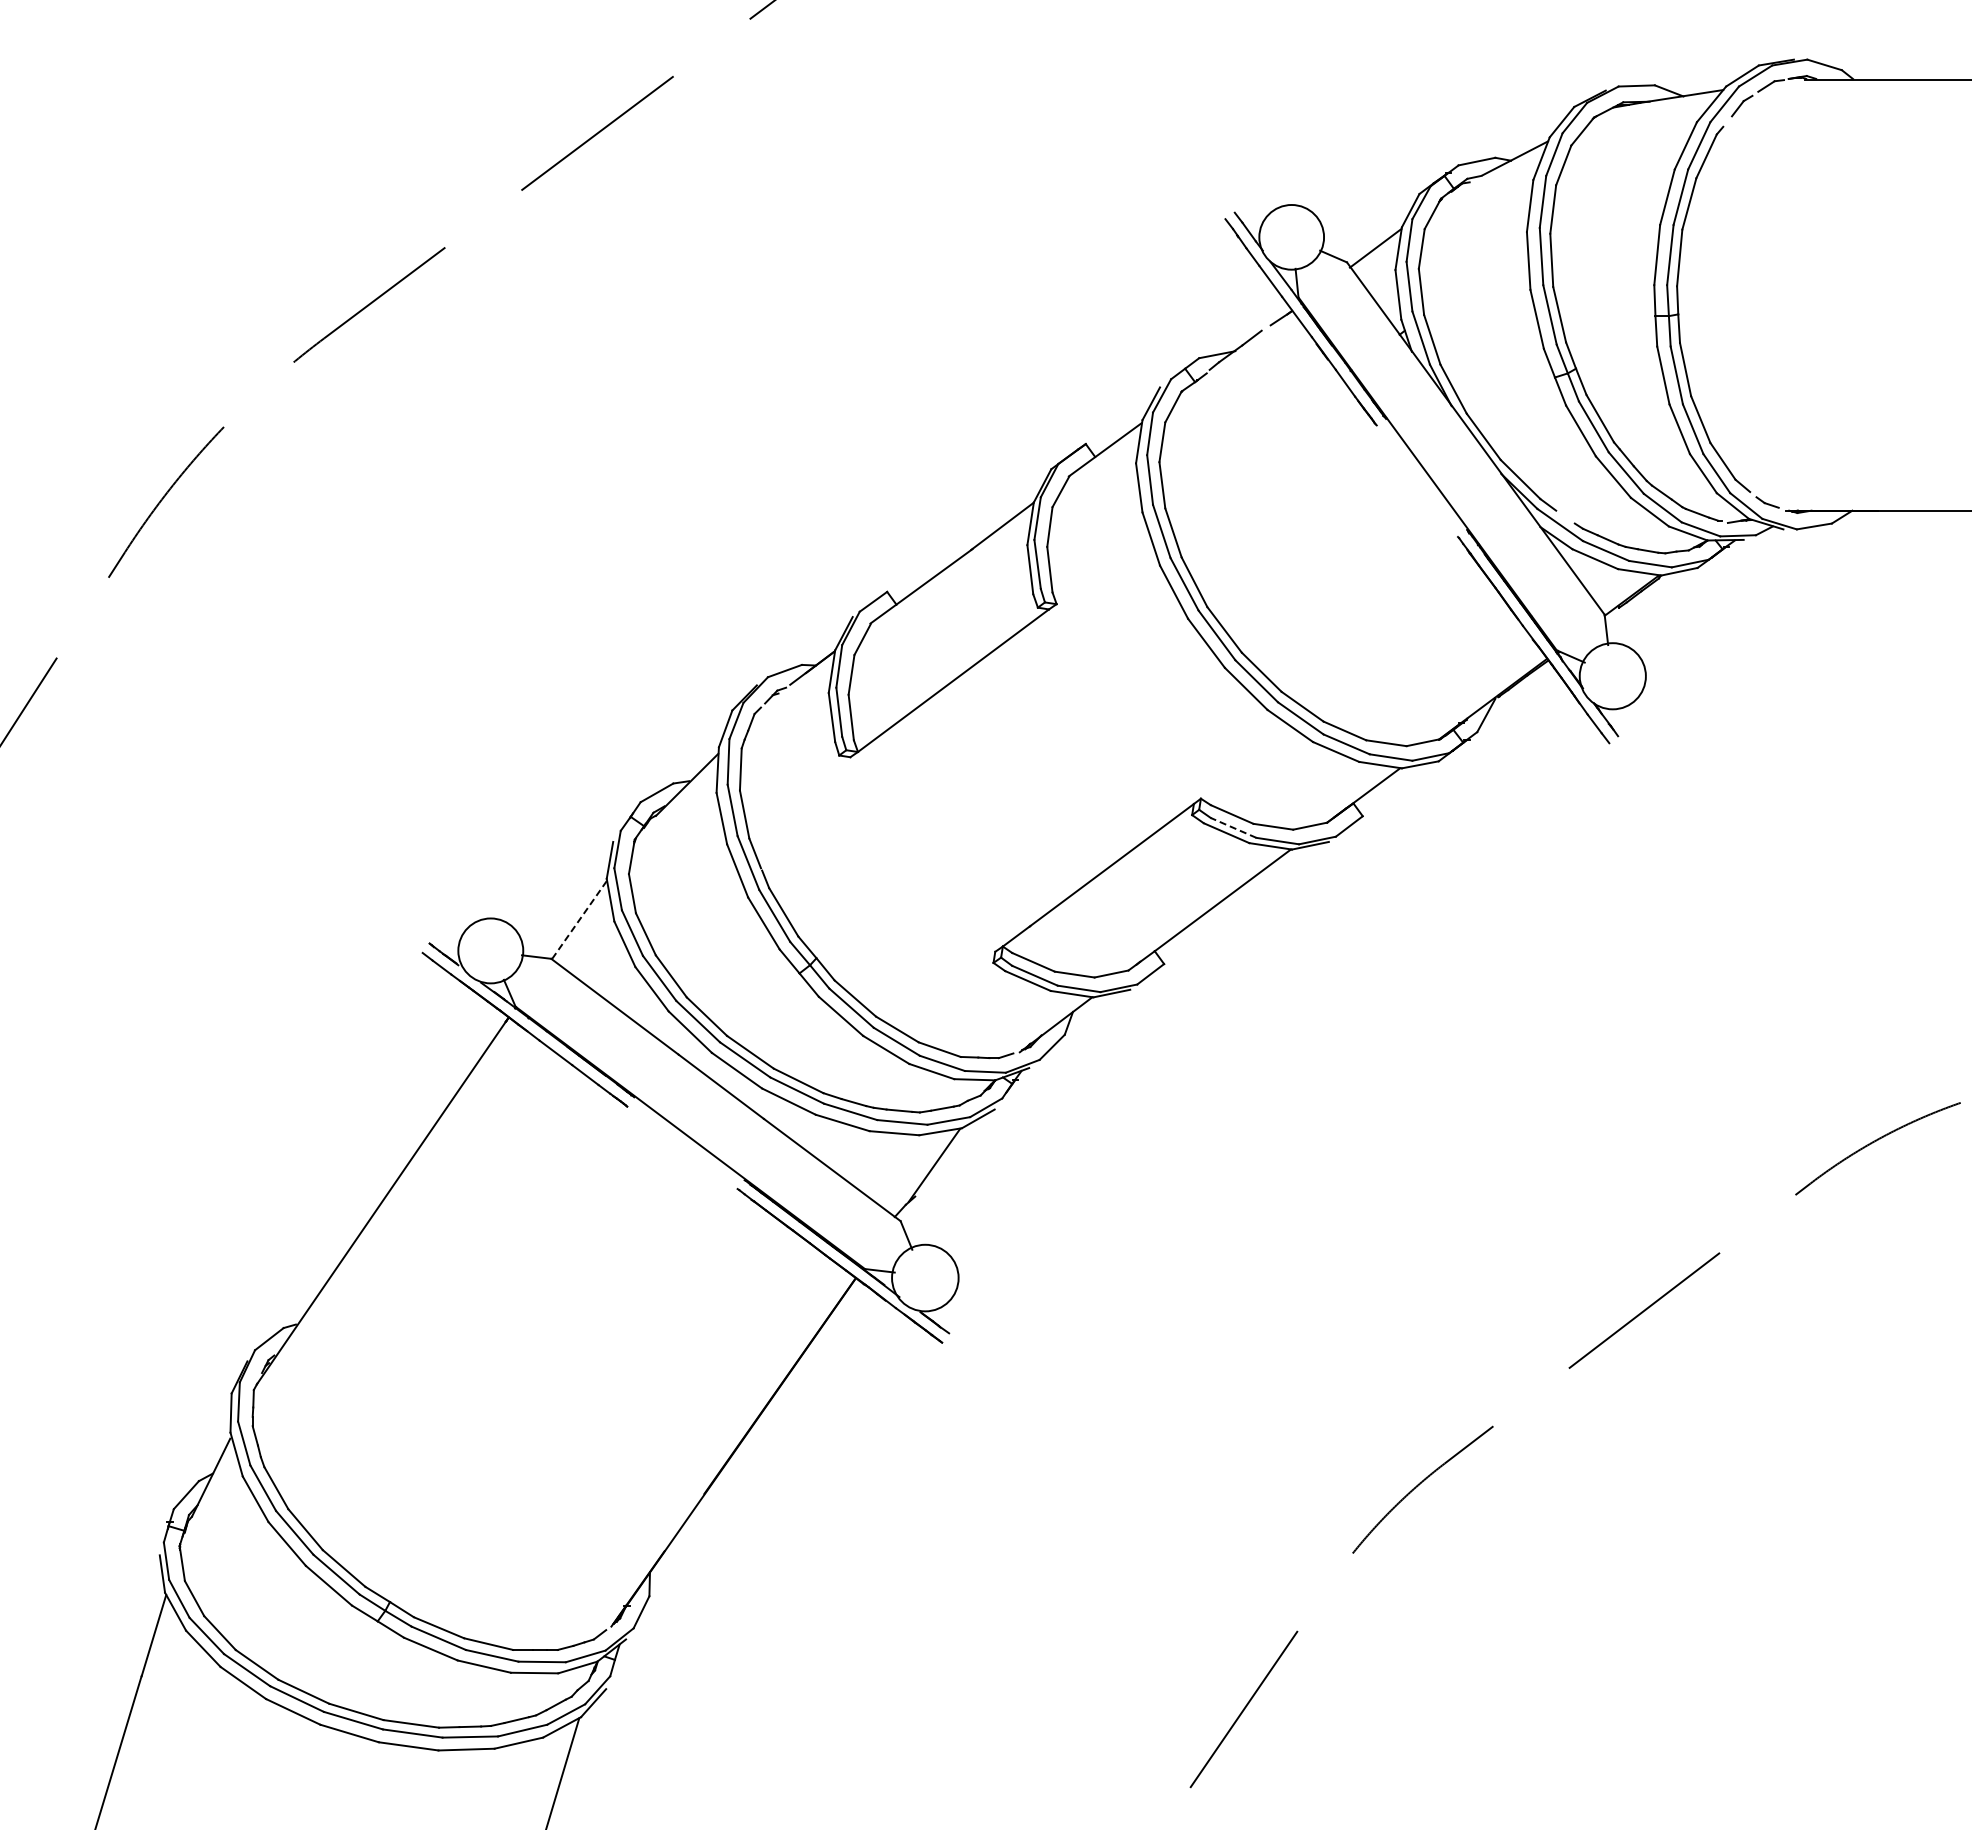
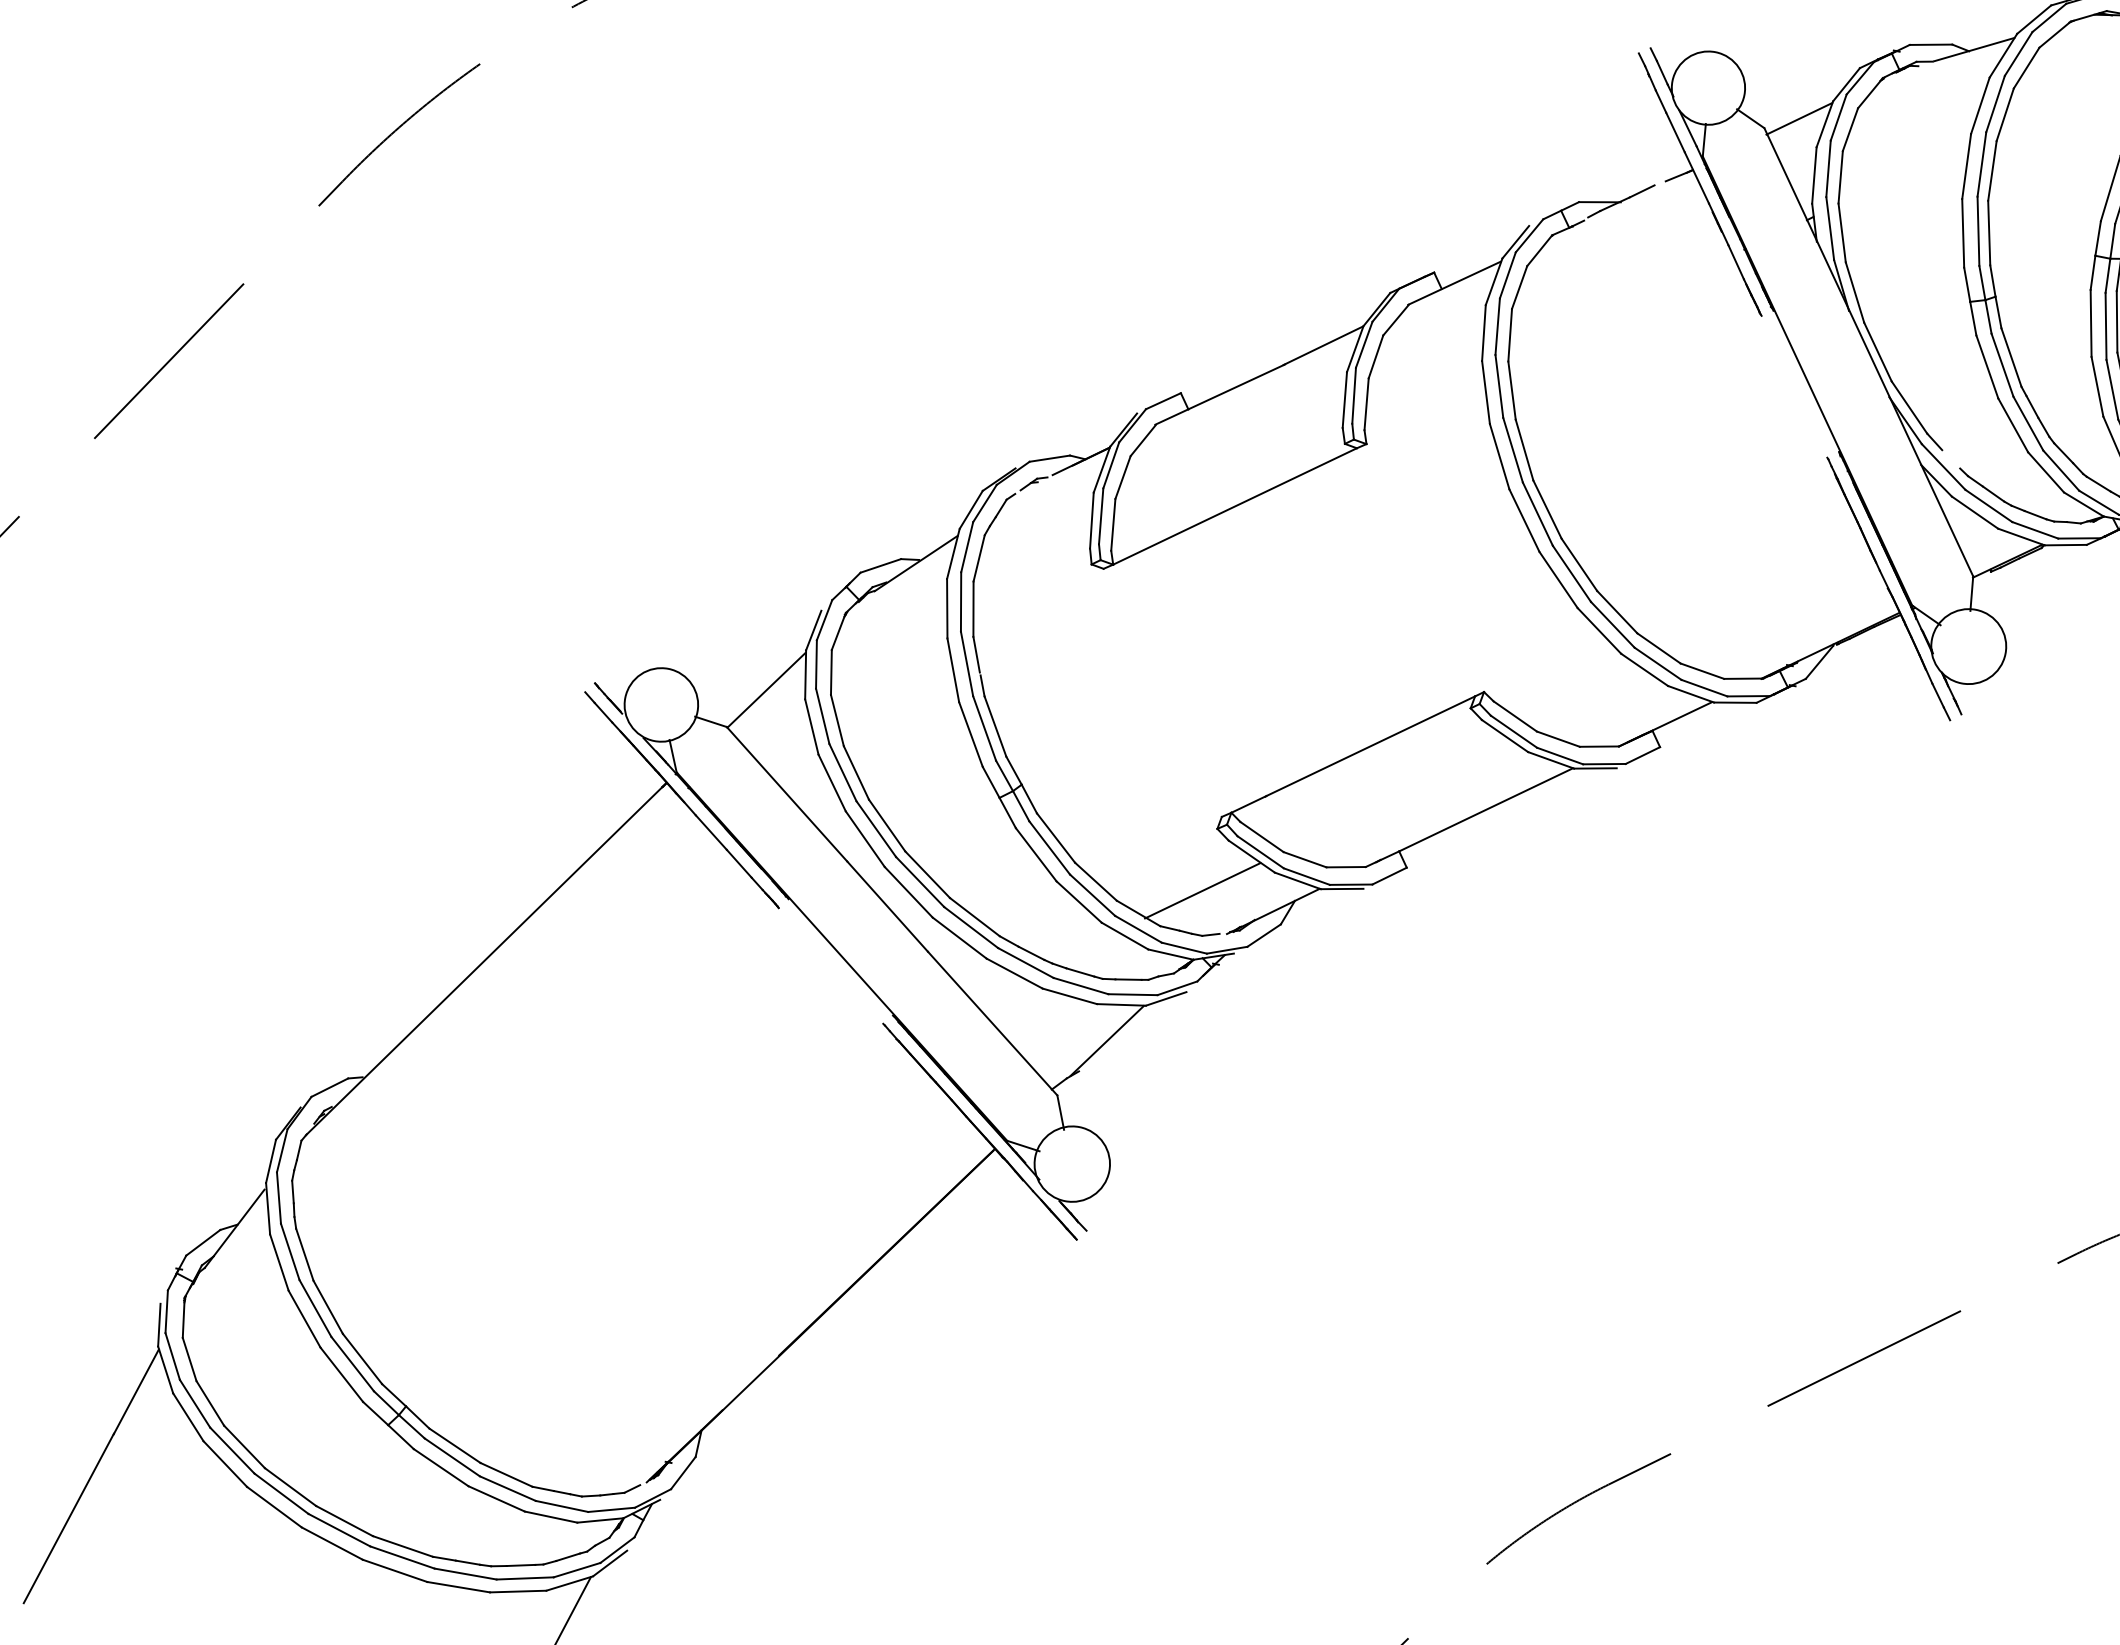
line: (1233, 827) -> (1513, 731), dashed -> solid
line: (579, 920) -> (766, 690), dashed -> solid
line: (991, 1018) -> (1202, 890), added

